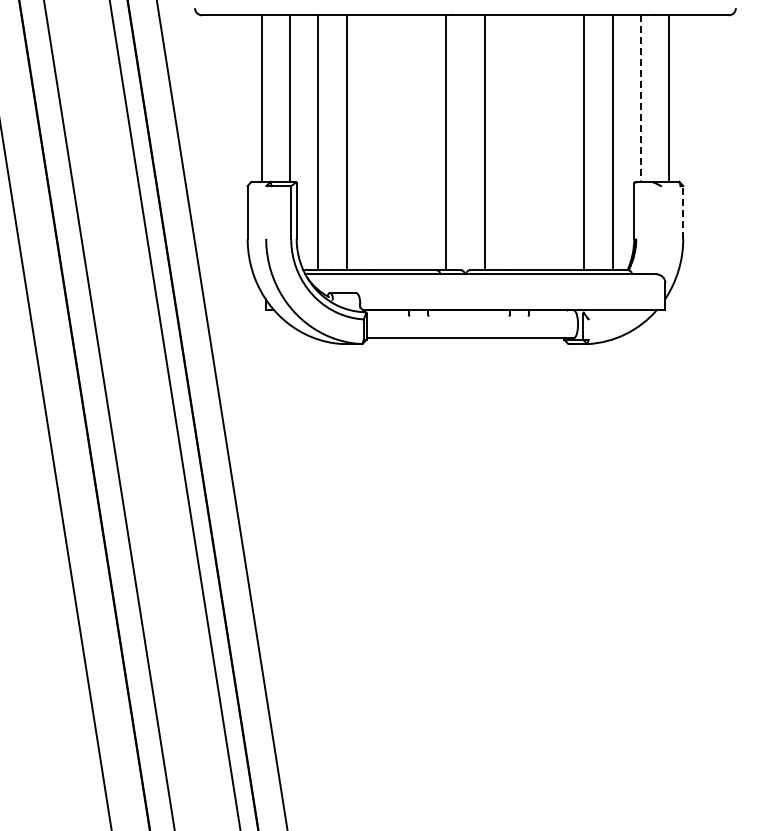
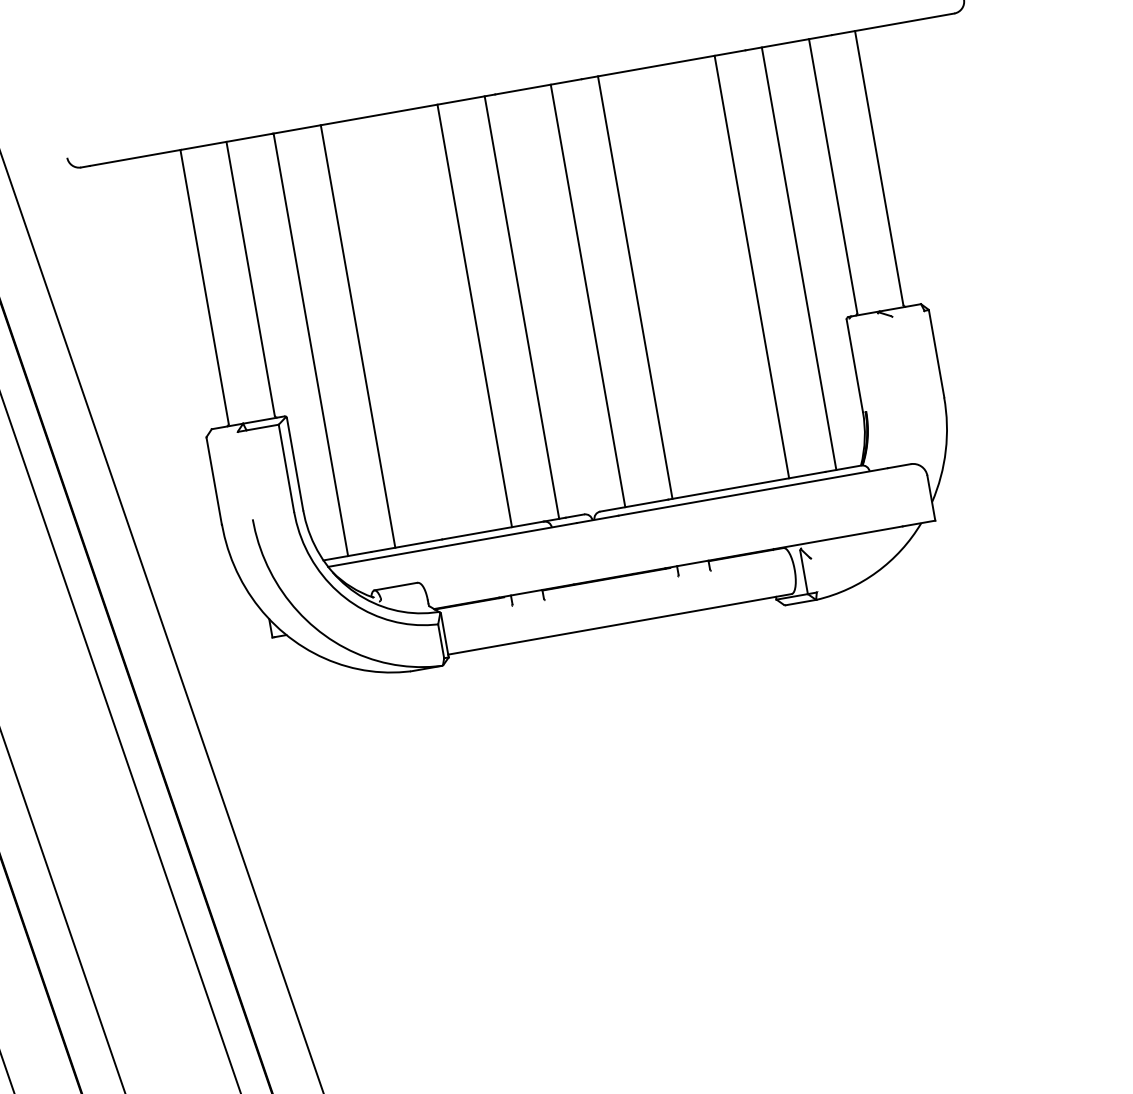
line: (641, 97) -> (833, 175), dashed -> solid
line: (417, 142) -> (475, 315), added
line: (513, 142) -> (634, 287), added
line: (683, 212) -> (936, 353), dashed -> solid

